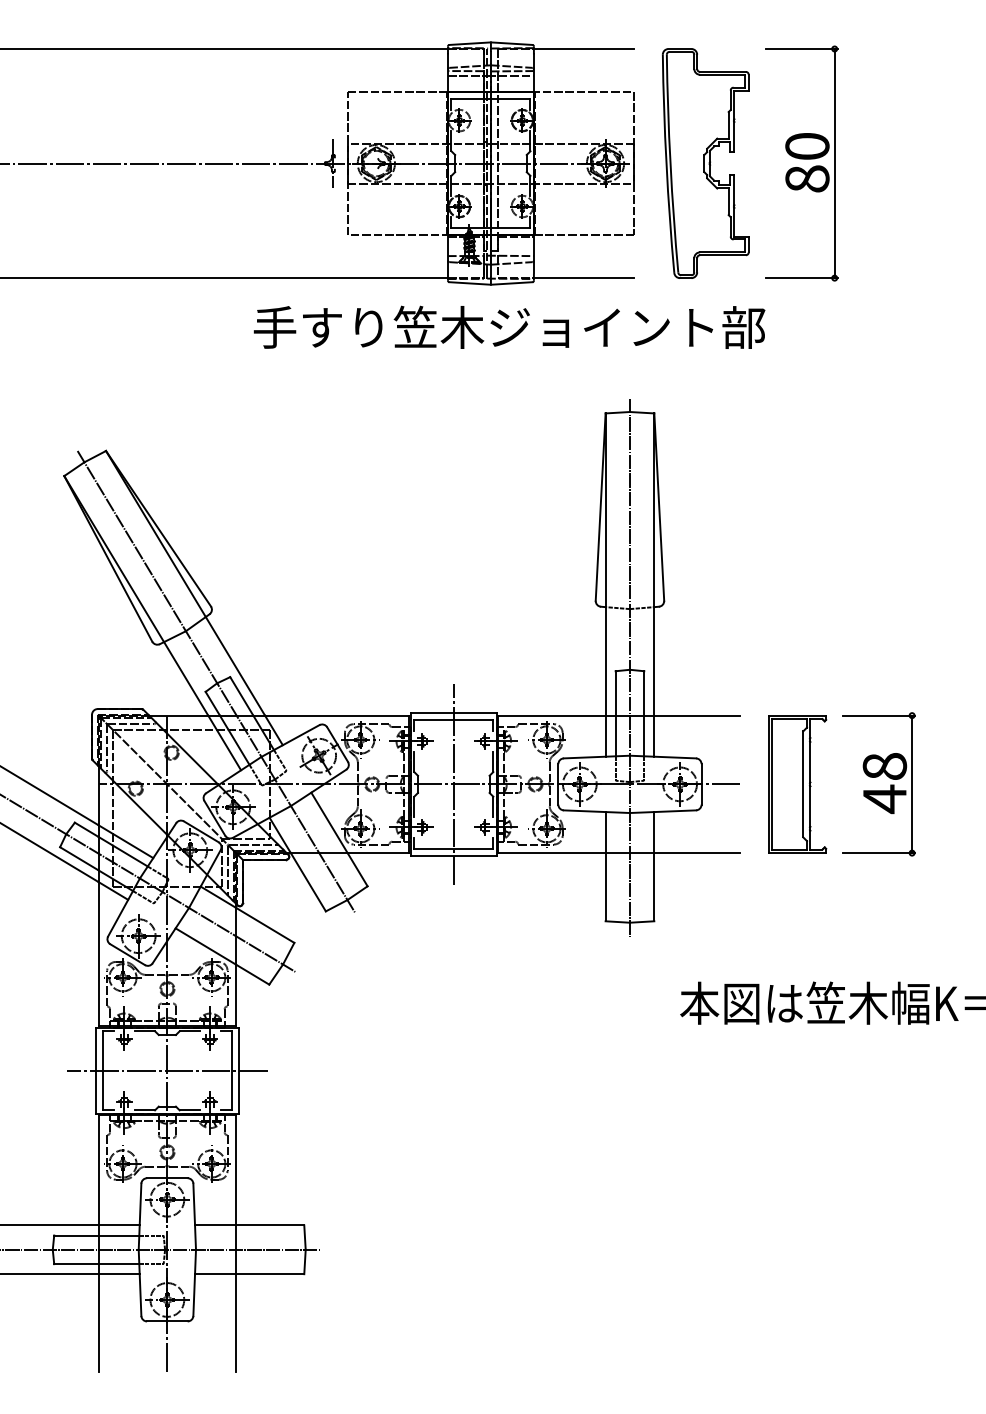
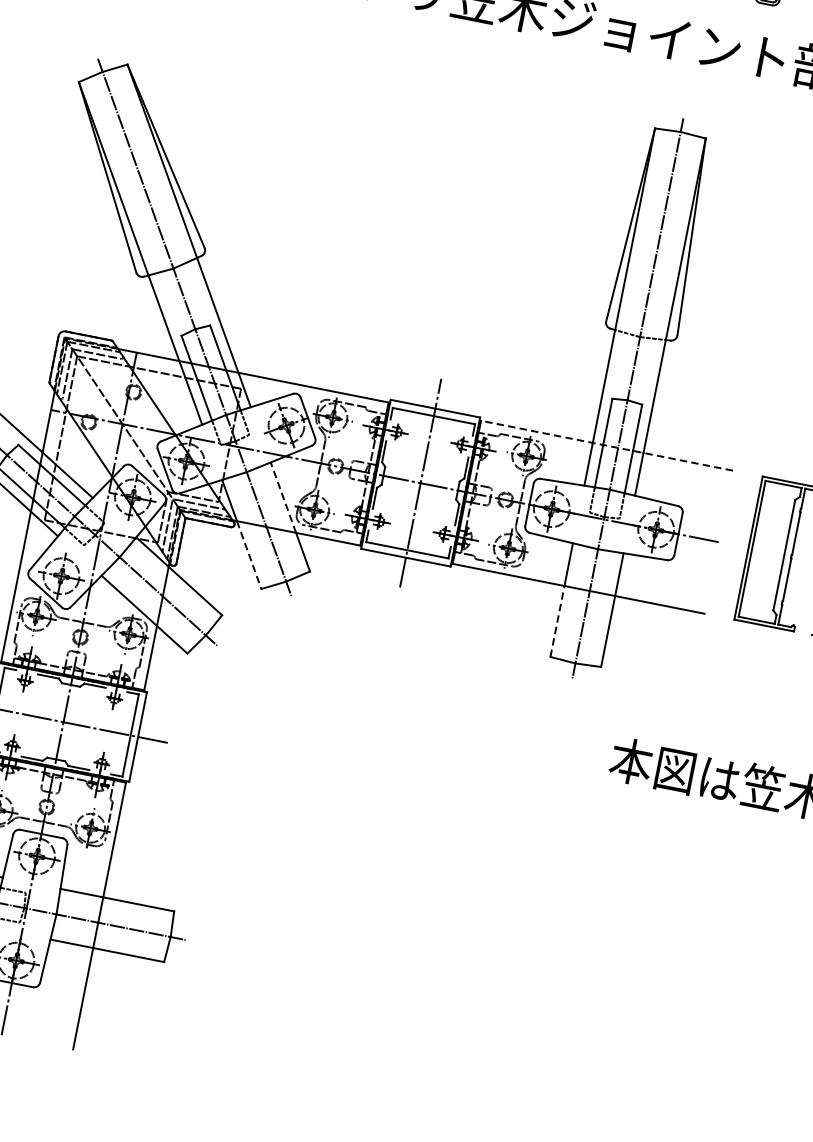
line: (618, 715) -> (606, 445), solid -> dashed
line: (329, 822) -> (283, 497), solid -> dashed
line: (308, 882) -> (249, 555), solid -> dashed
line: (605, 886) -> (557, 620), solid -> dashed

